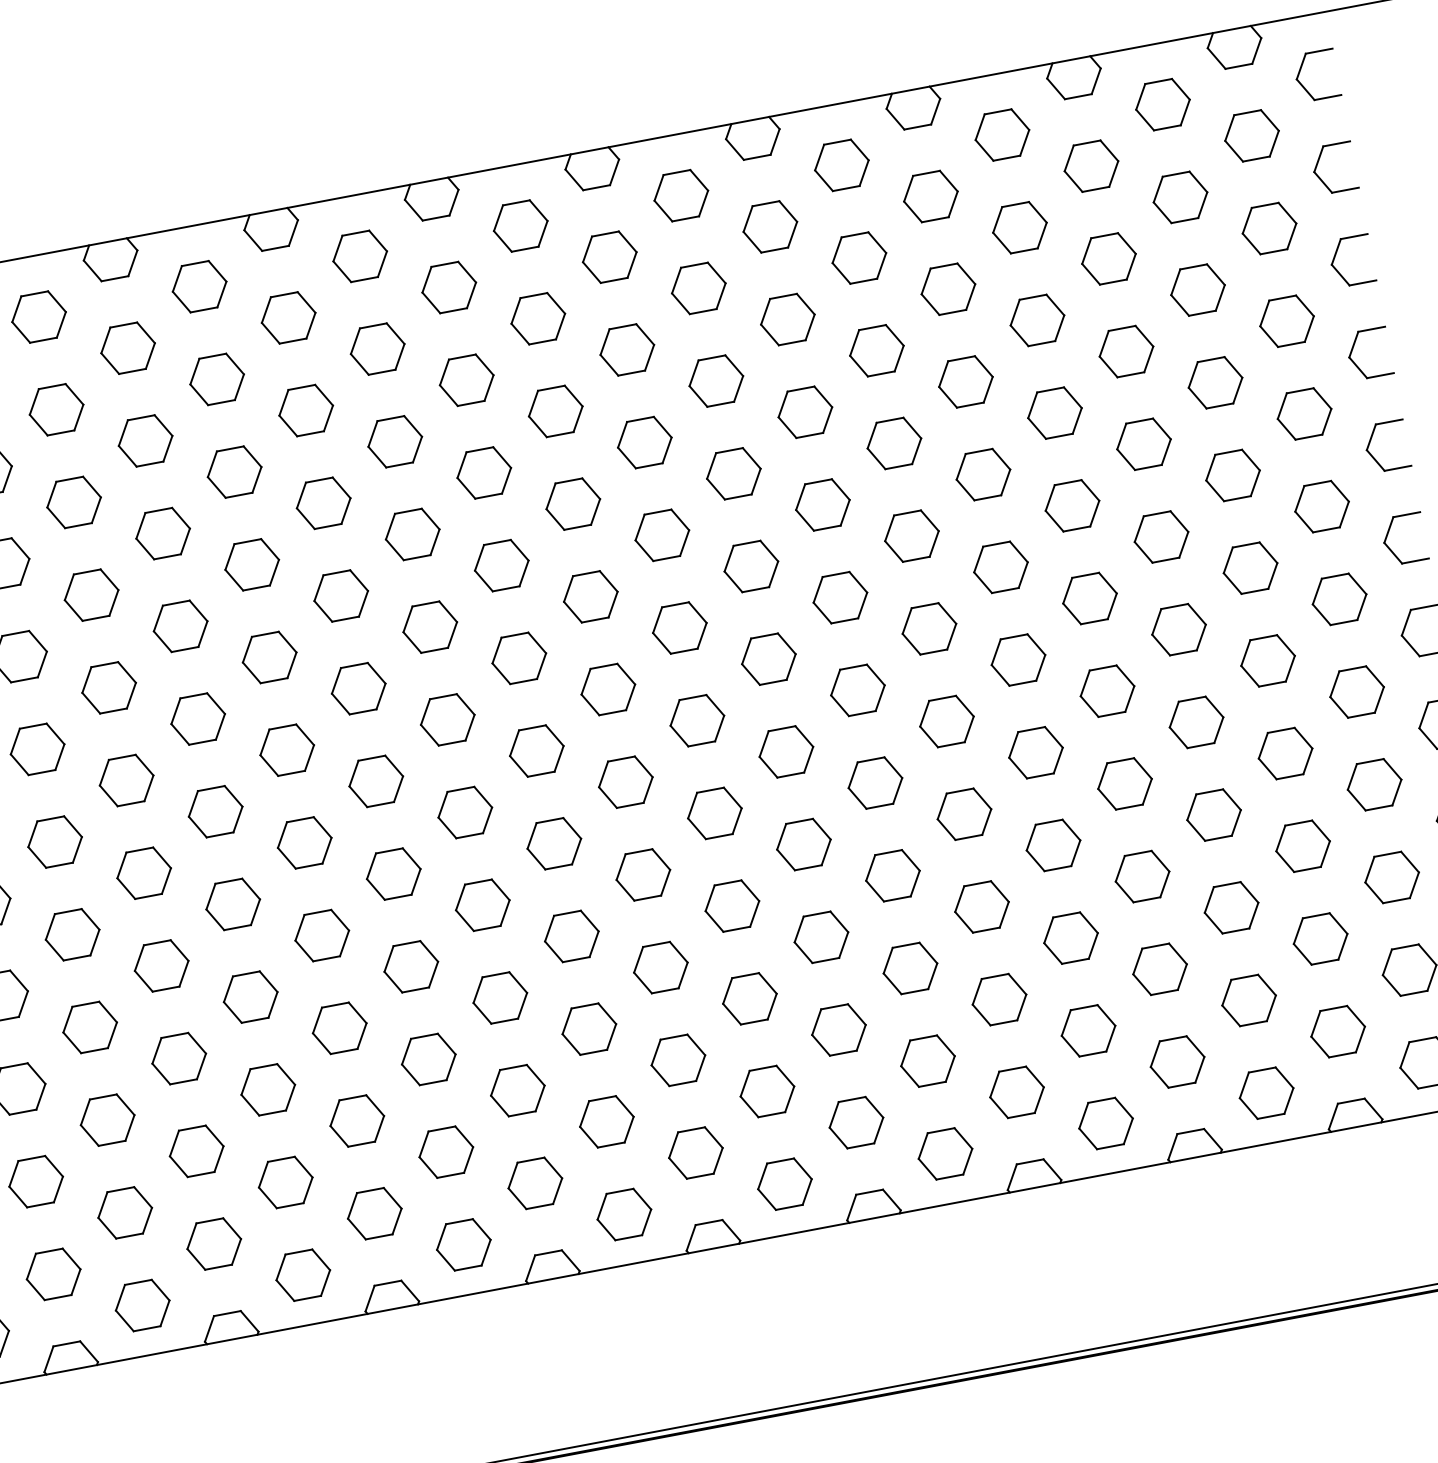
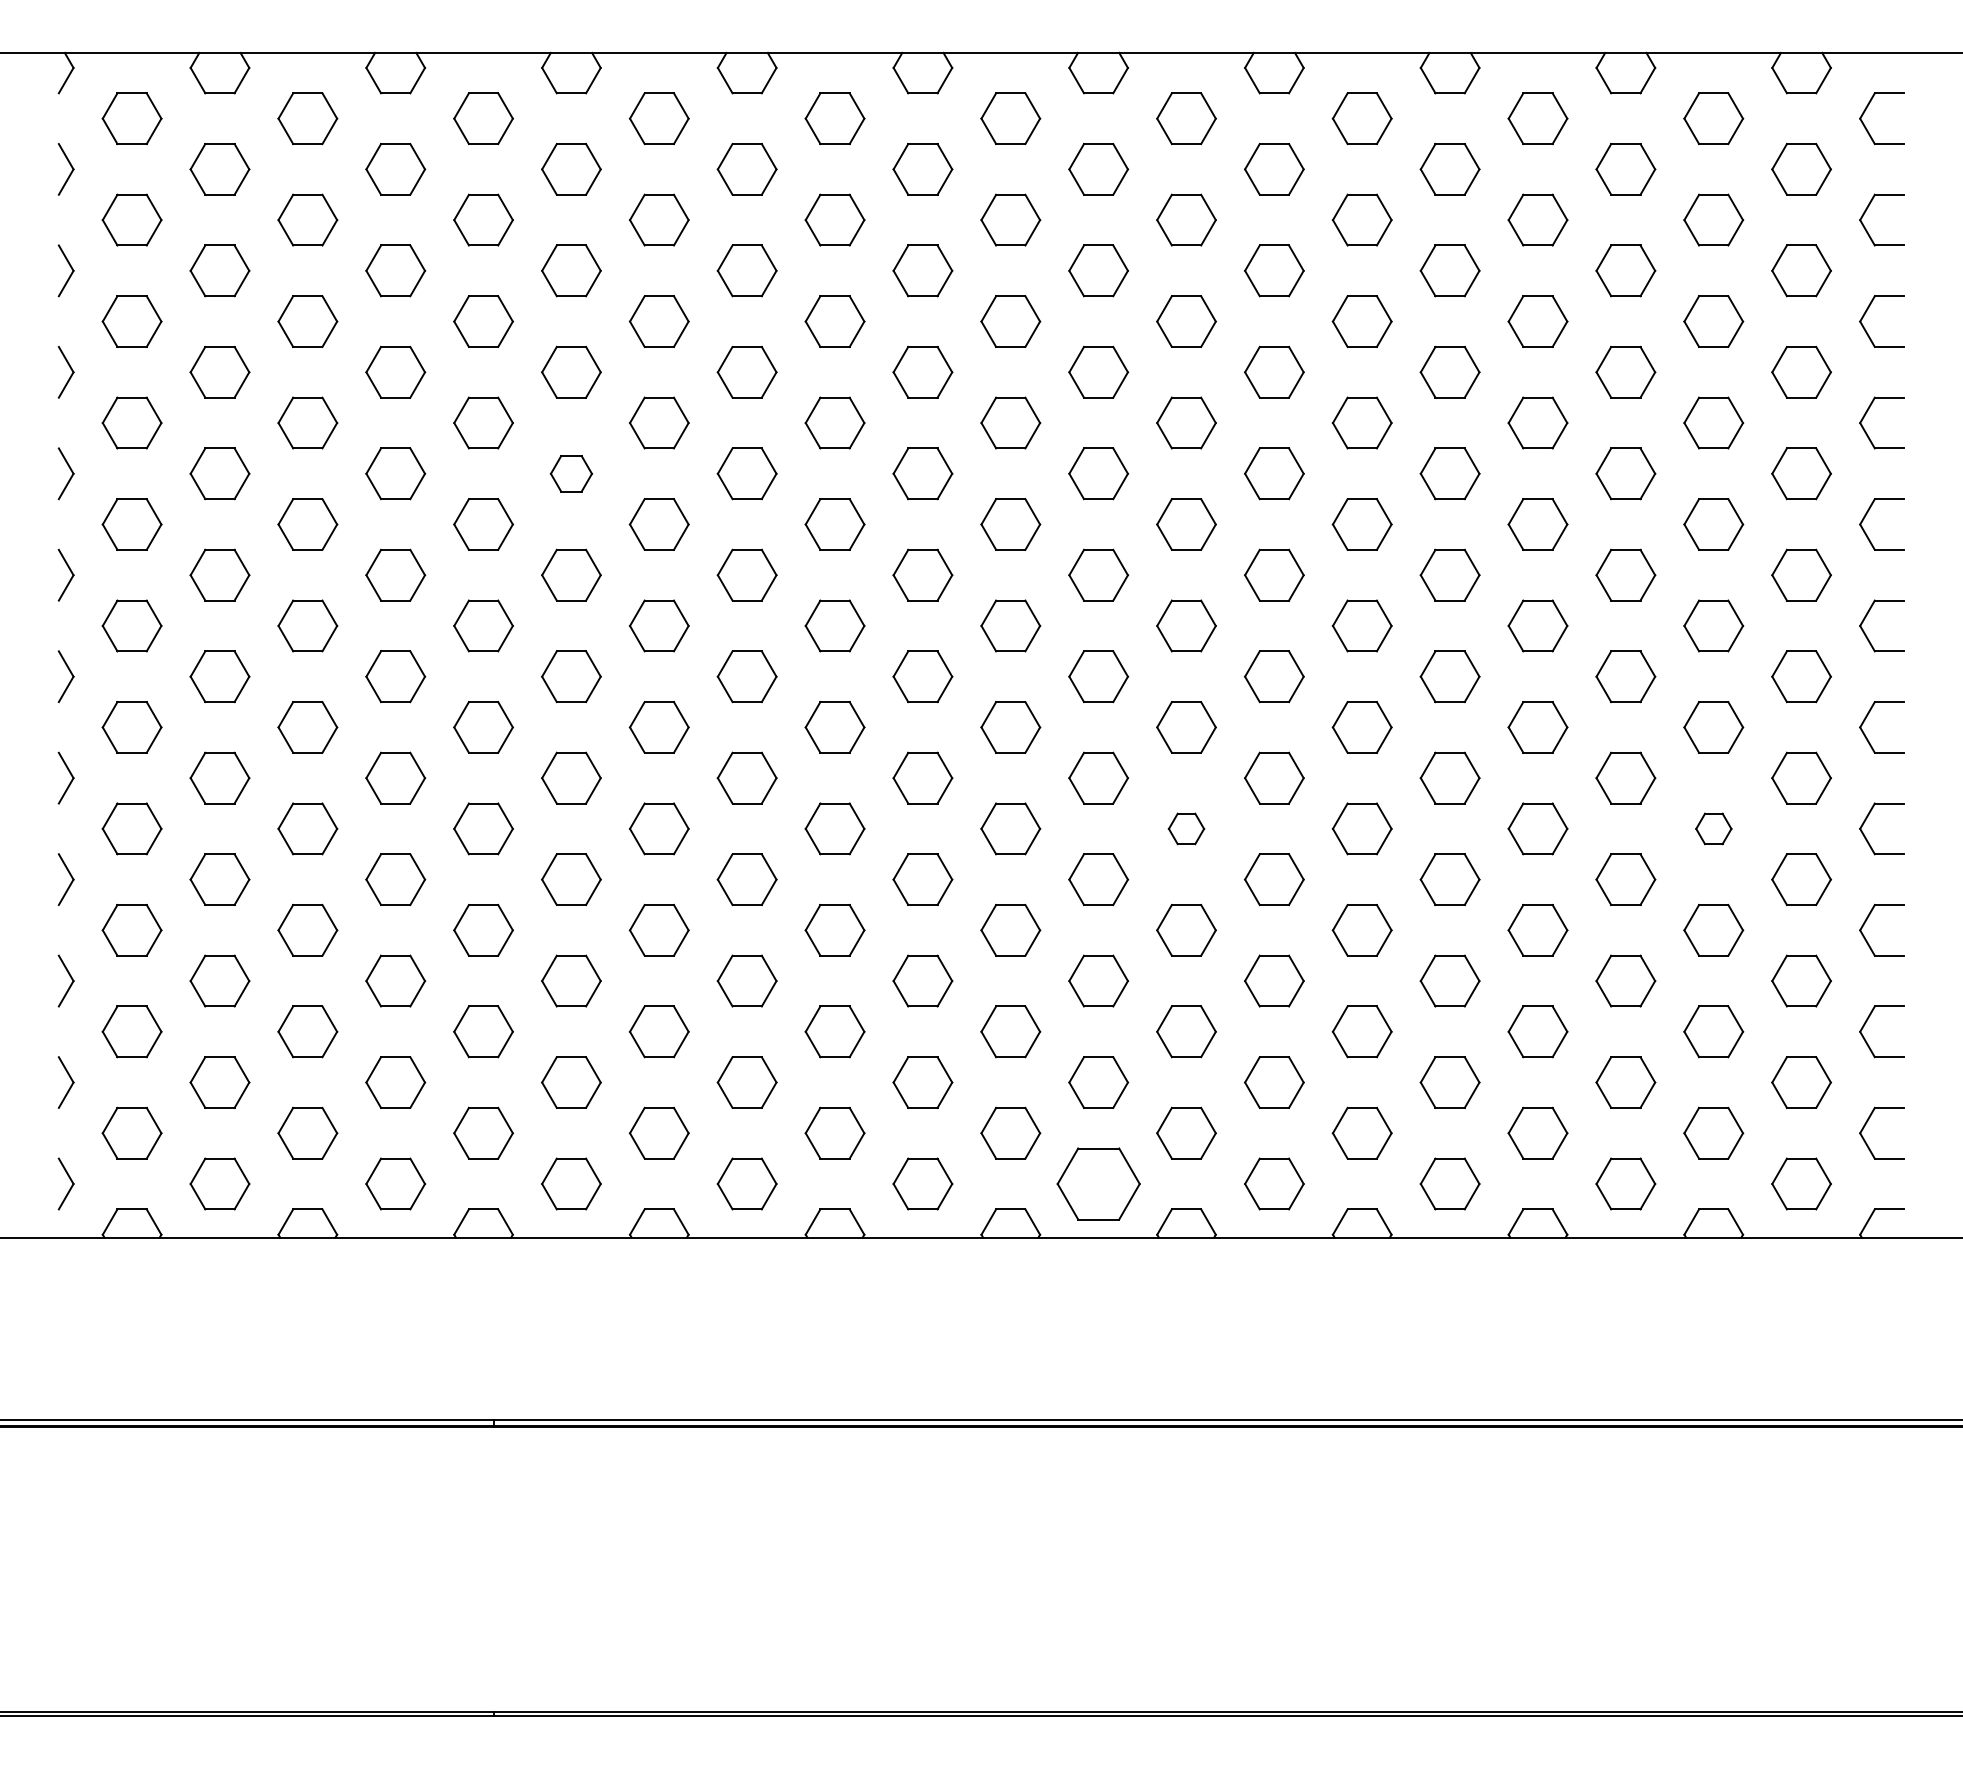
part: (180, 626) -> (571, 473), size x0.7
part: (1285, 753) -> (1713, 828), size x0.6
part: (803, 844) -> (1186, 828), size x0.6
part: (784, 1183) -> (1098, 1183), size x1.4

